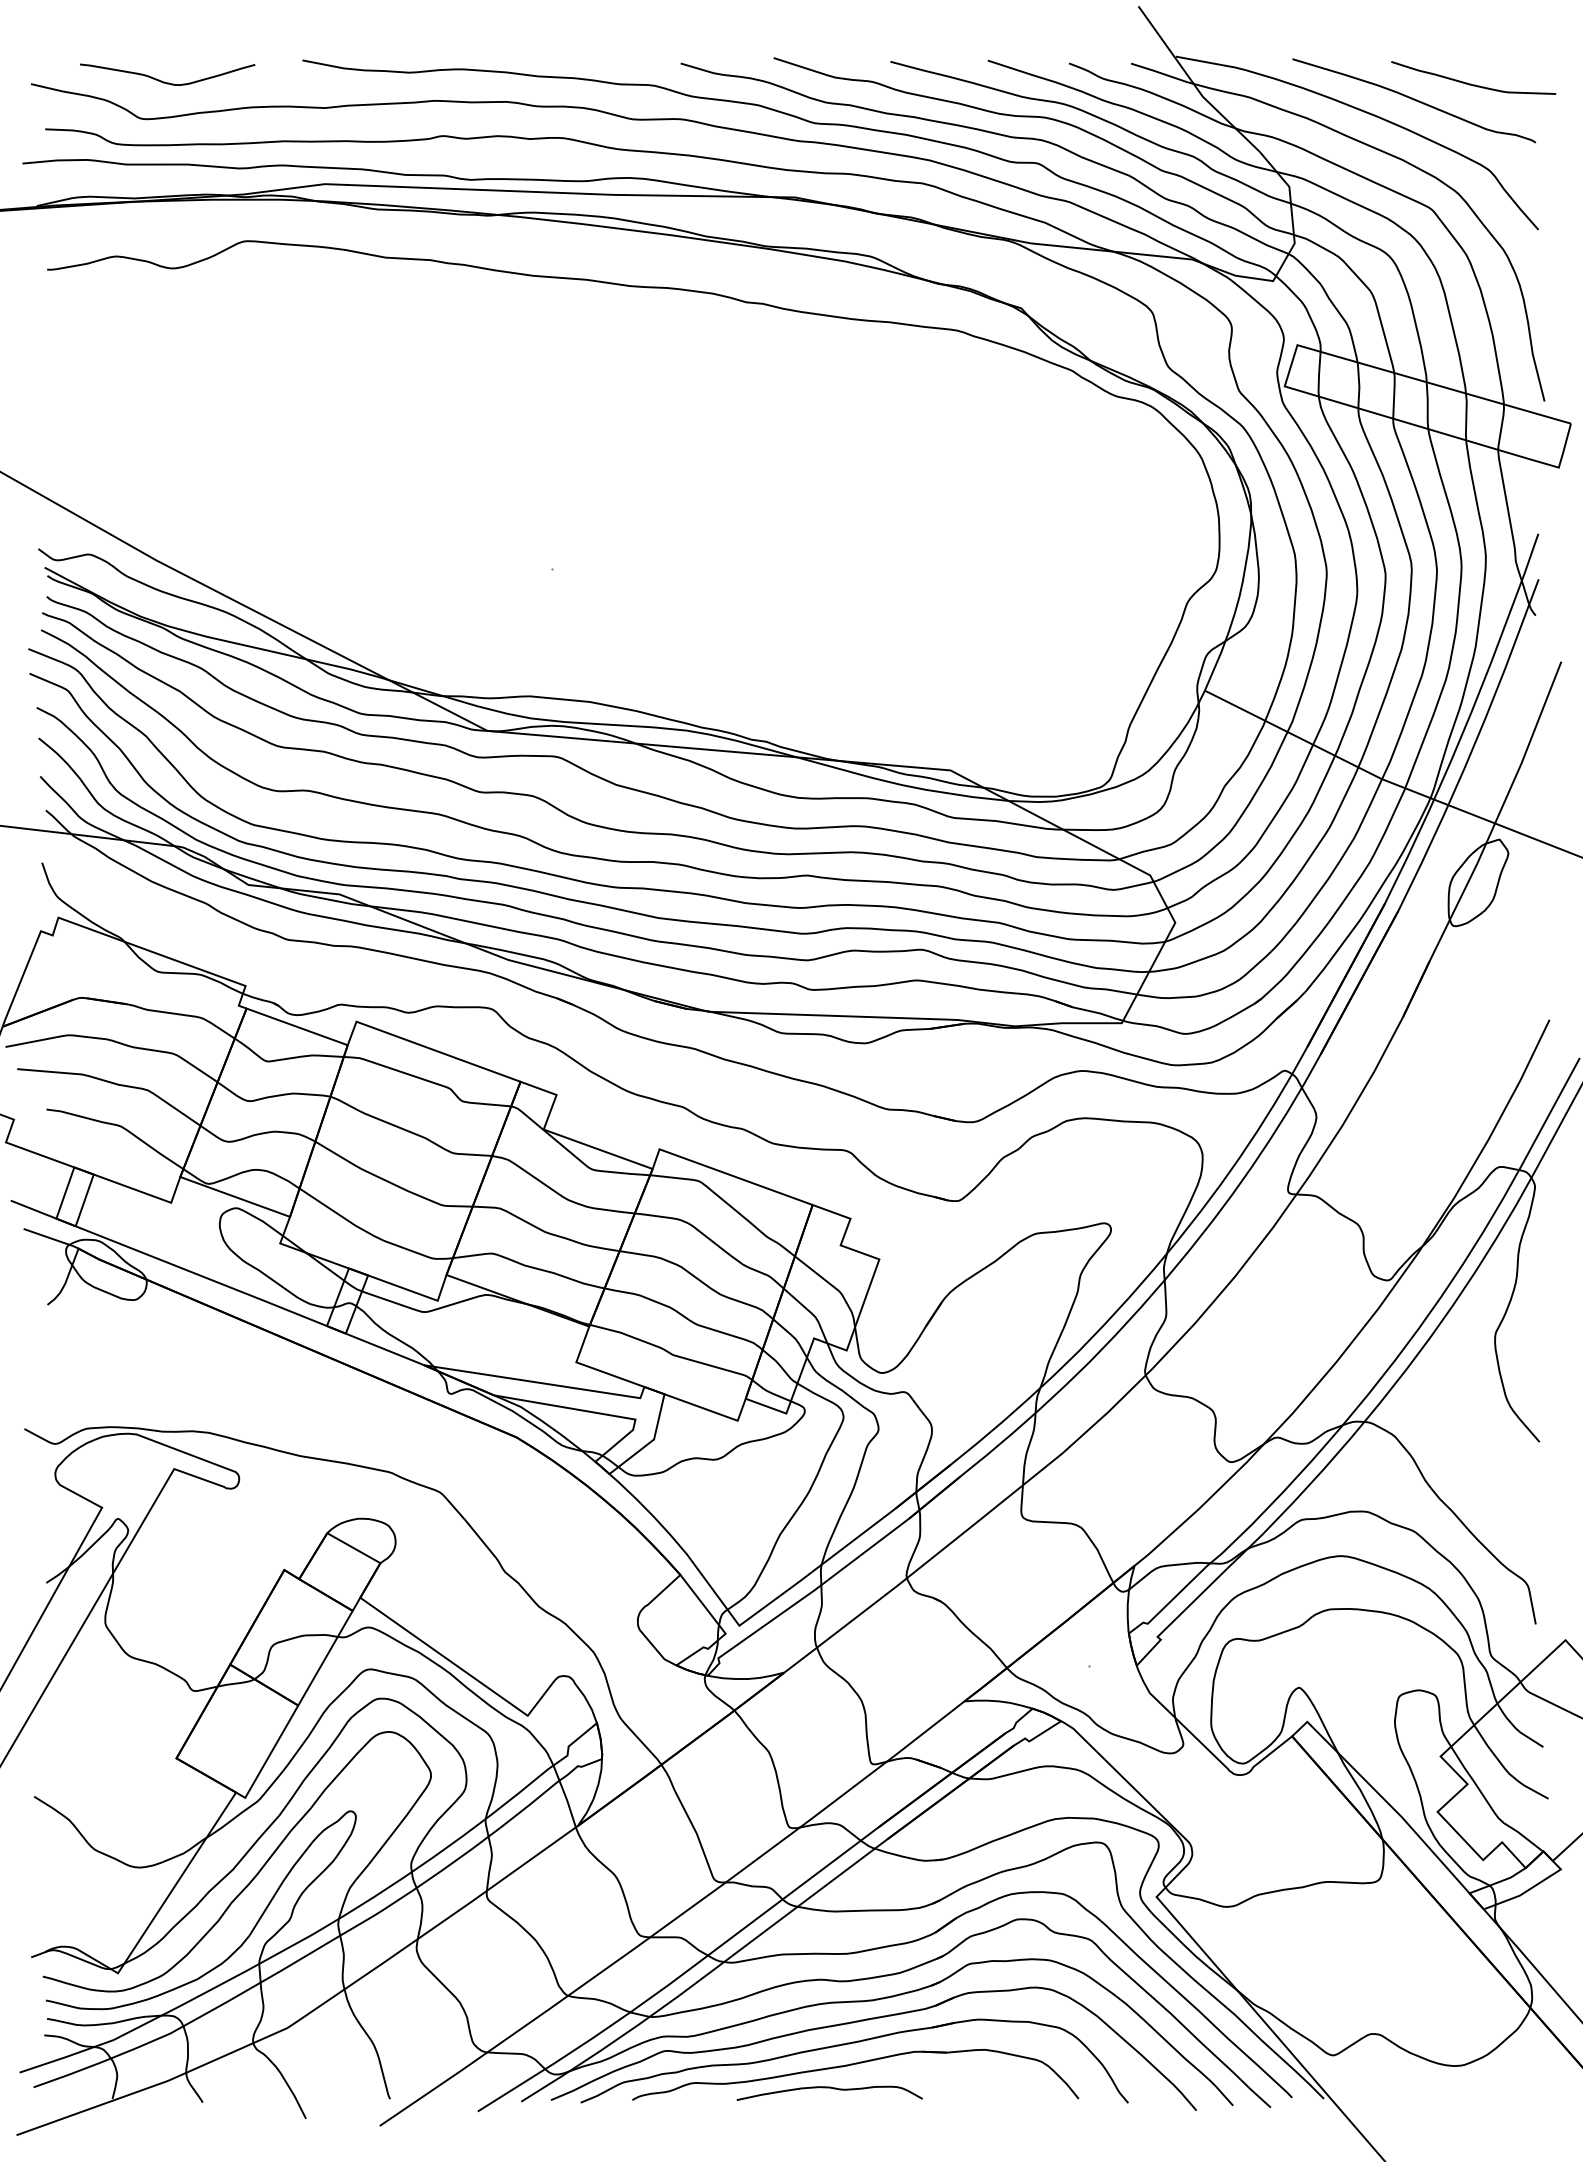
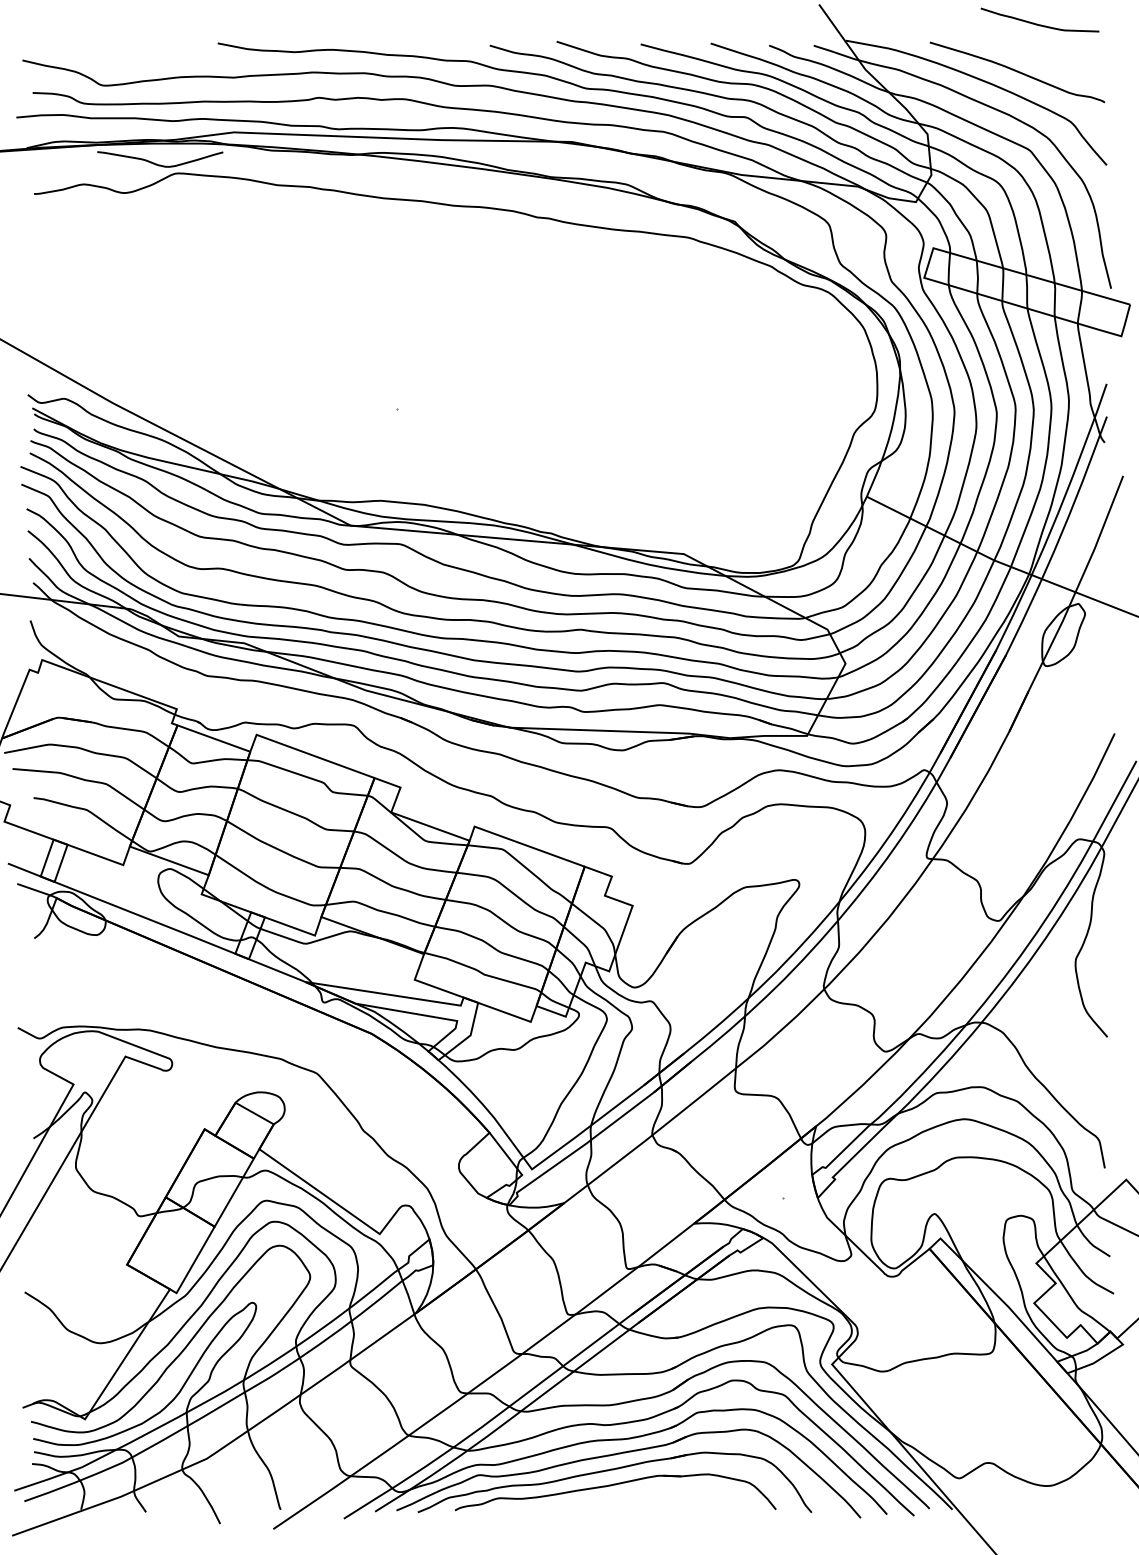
curve: (164, 81) -> (158, 164), moved
curve: (1470, 83) -> (1037, 24), moved
curve: (829, 2088) -> (596, 1502), removed

